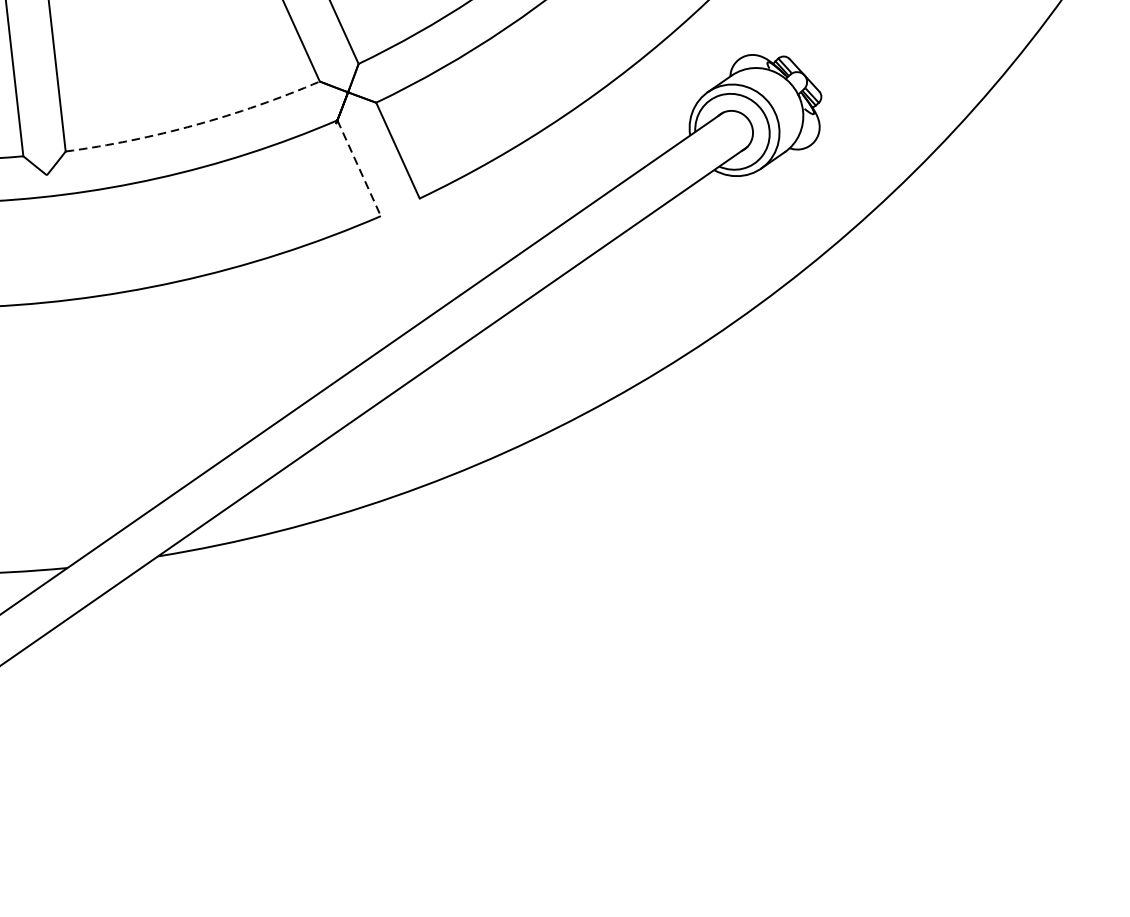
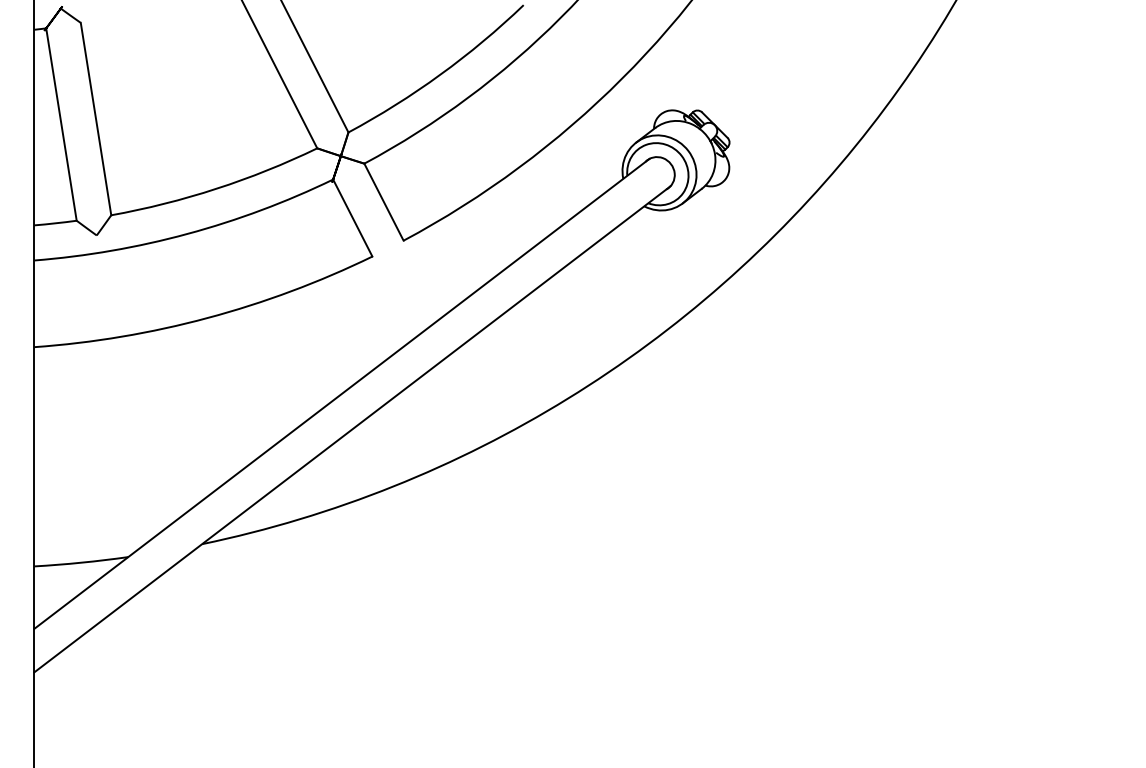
arc: (195, 124) -> (216, 188), dashed -> solid
line: (360, 168) -> (353, 218), dashed -> solid

